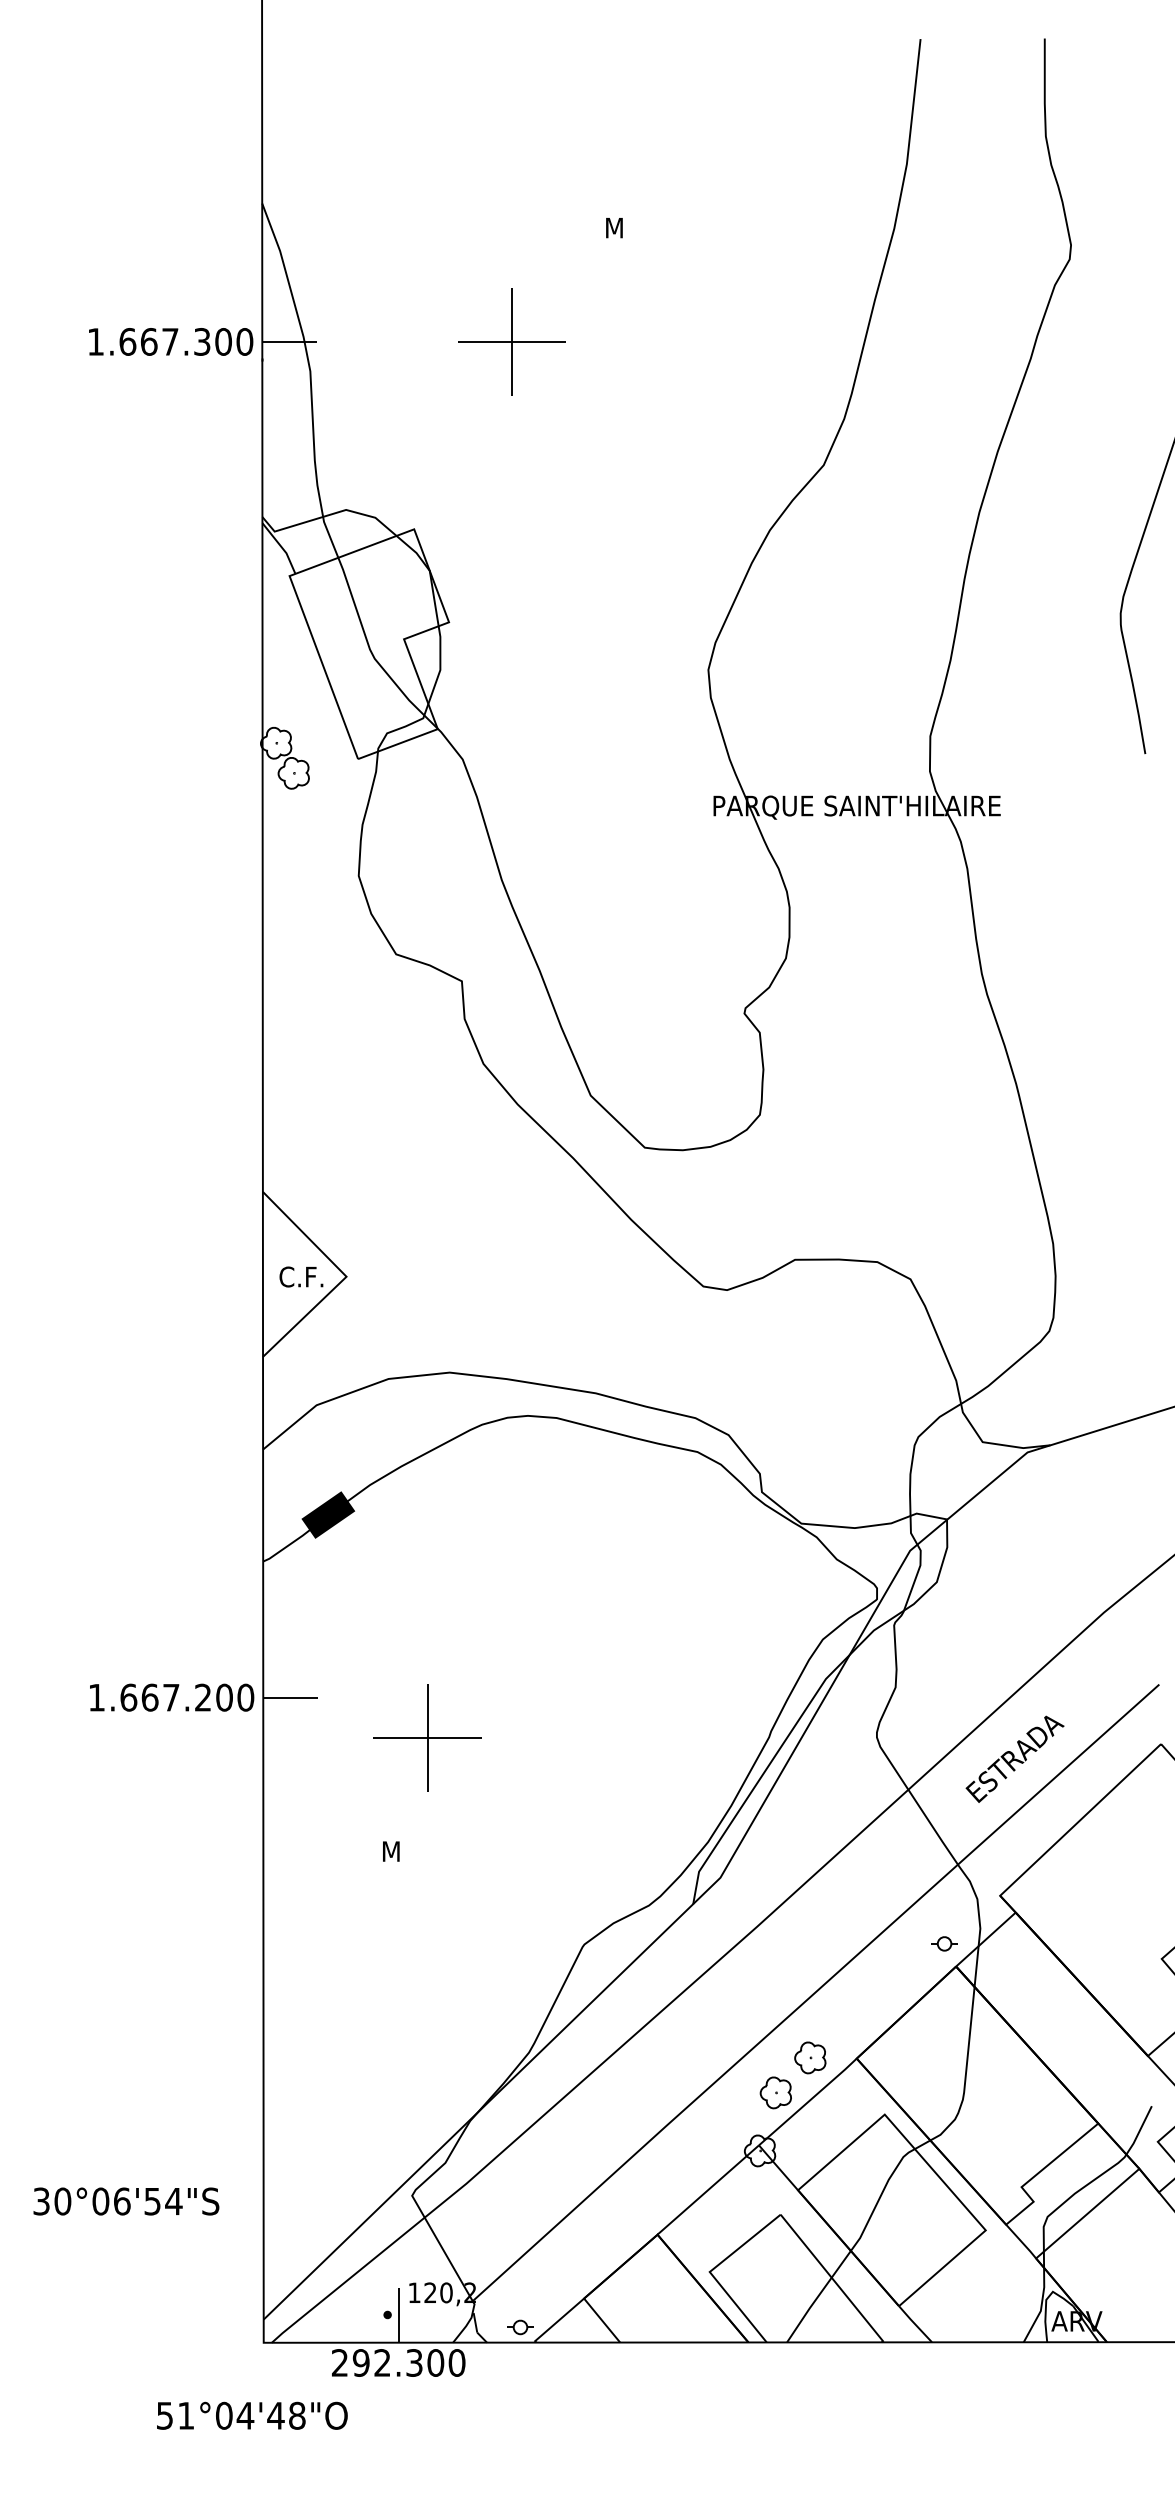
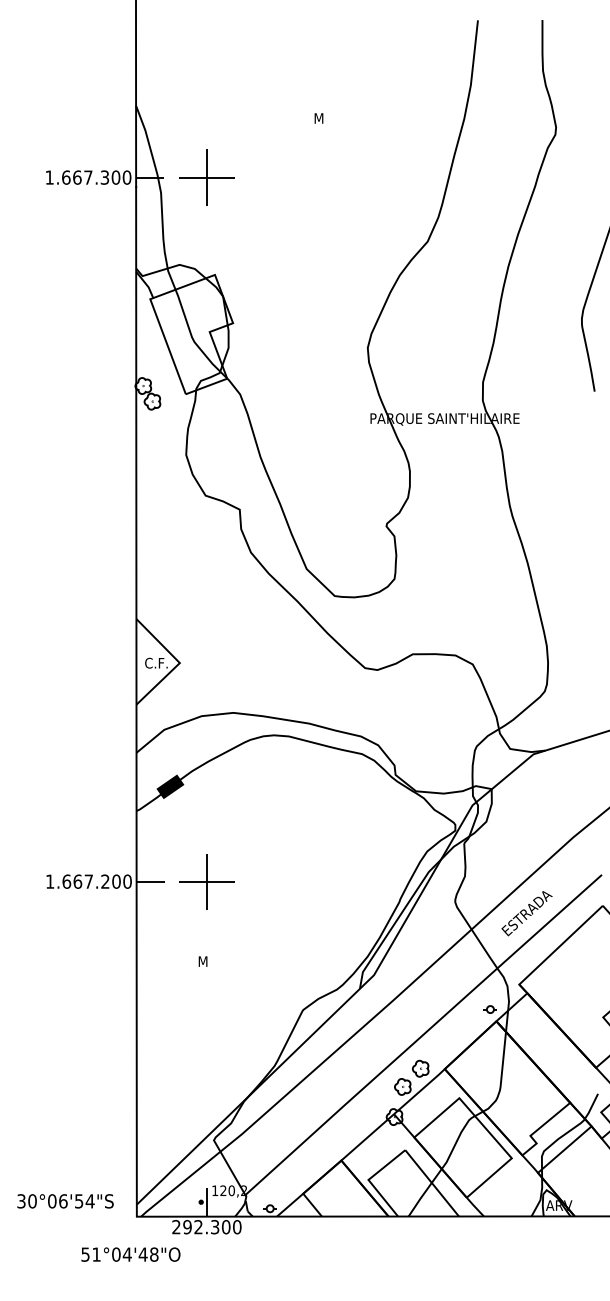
part: (511, 341) -> (206, 177), moved
part: (426, 1737) -> (206, 881), moved
text: (126, 2201) -> (65, 1201), moved

